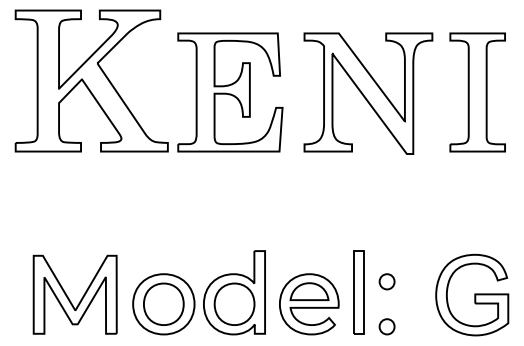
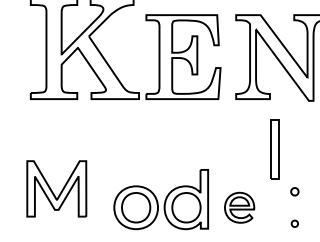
part: (386, 281) -> (294, 191), size x0.7
part: (358, 292) -> (274, 149), moved
part: (68, 296) -> (52, 190), moved
part: (309, 304) -> (239, 207), size x0.7
part: (386, 326) -> (294, 223), size x0.6

